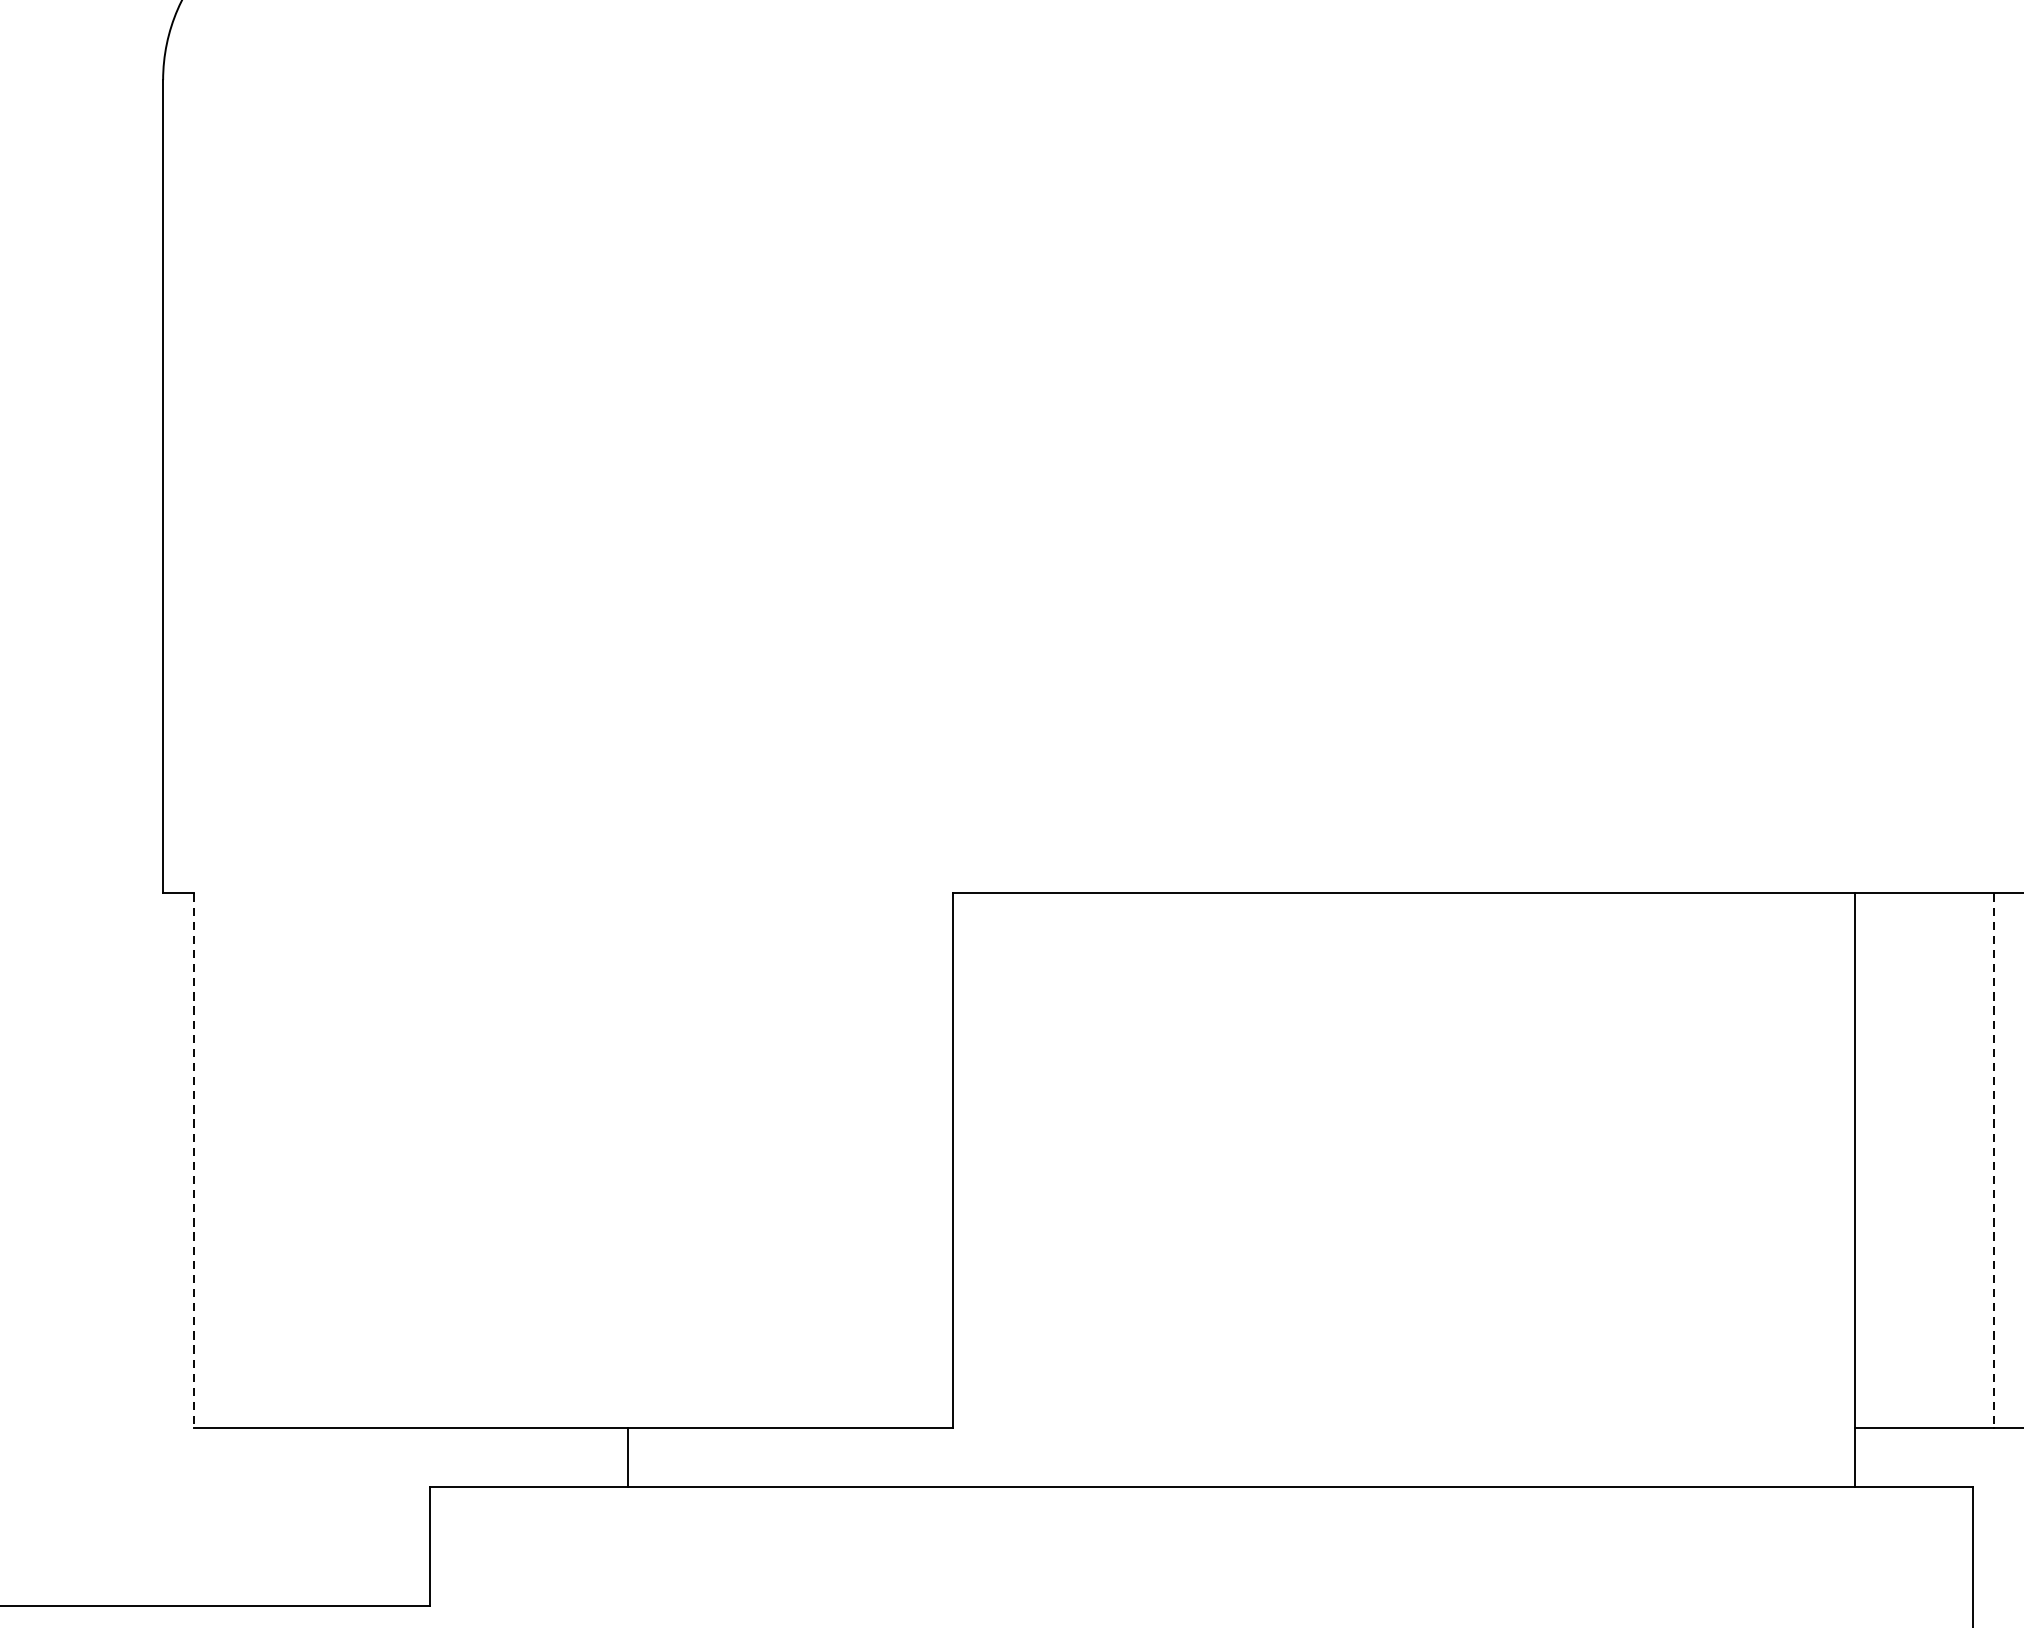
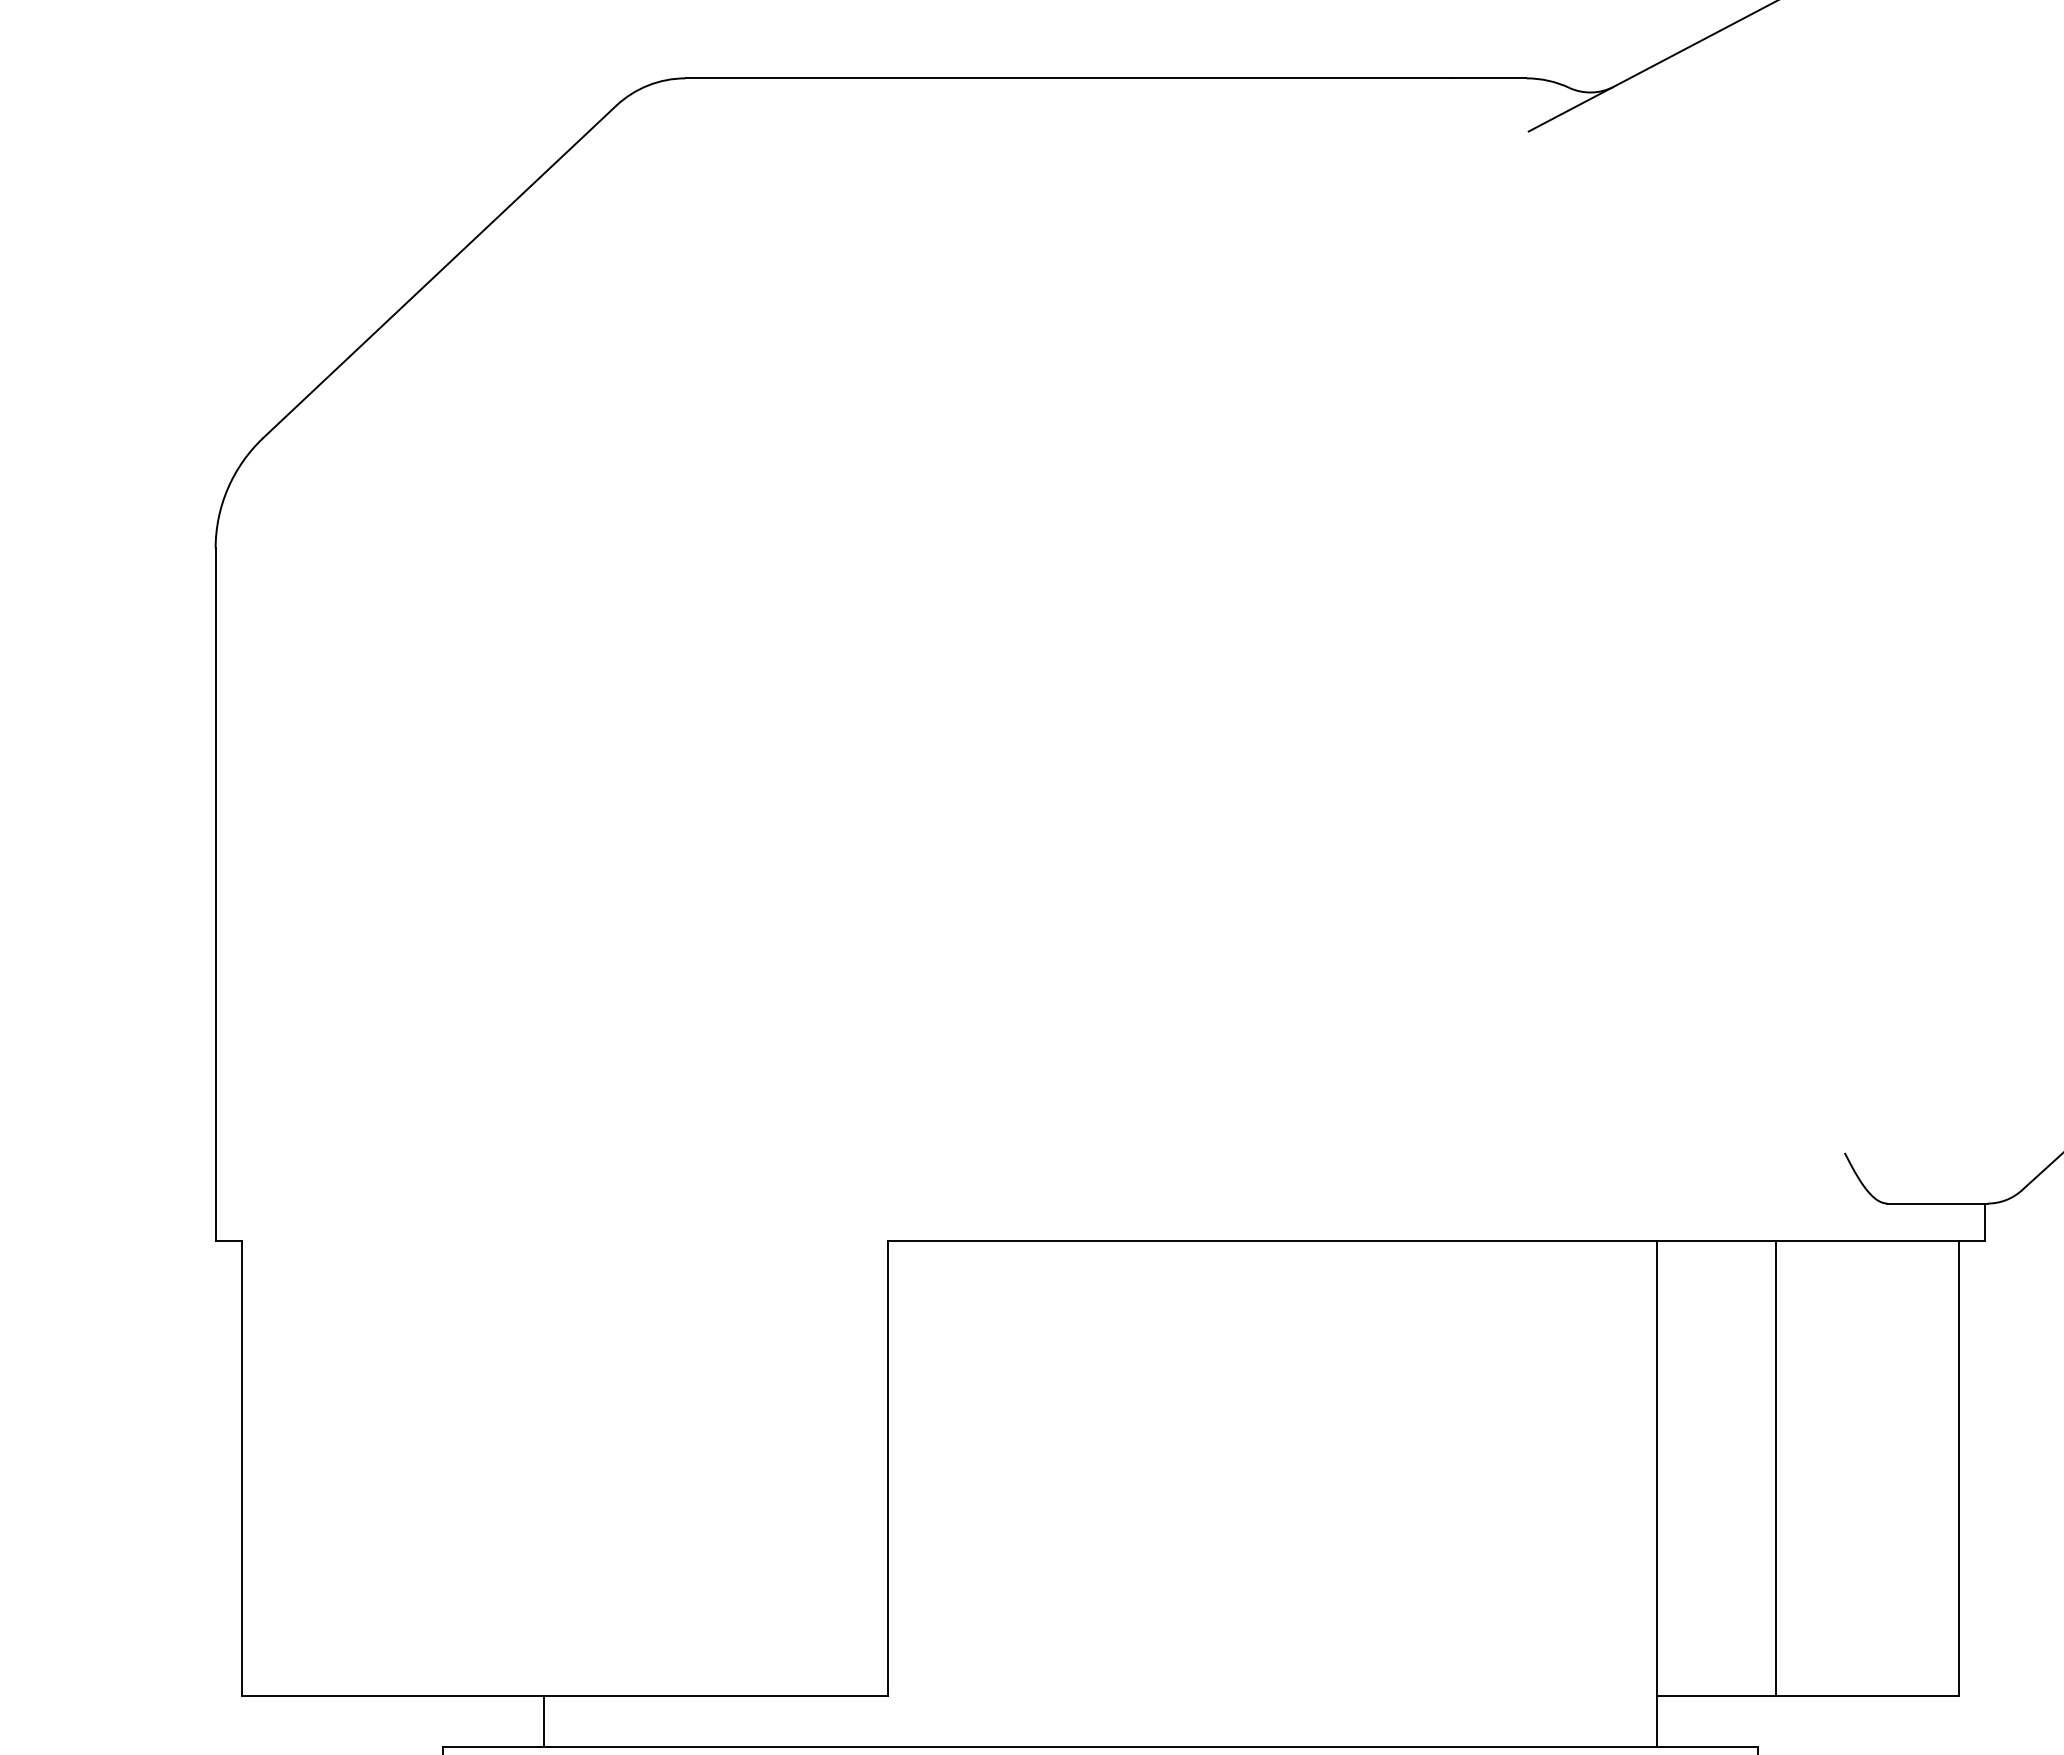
line: (193, 1160) -> (241, 1468), dashed -> solid
line: (1994, 1160) -> (1775, 1468), dashed -> solid
line: (627, 1457) -> (544, 1721), moved

